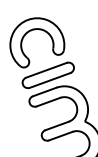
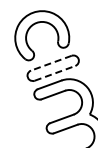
line: (46, 70) -> (51, 63), solid -> dashed
line: (50, 80) -> (55, 73), solid -> dashed

